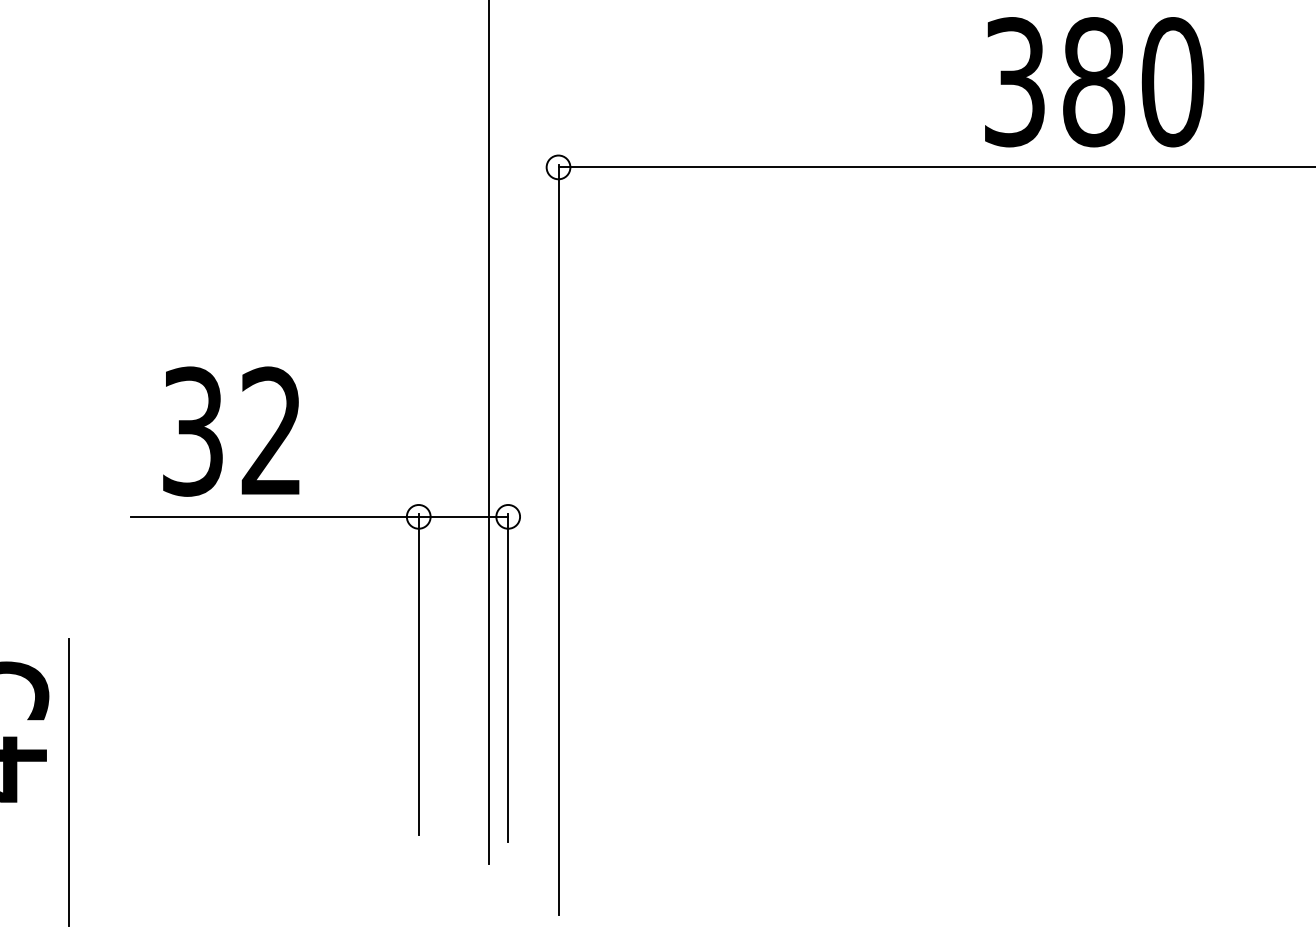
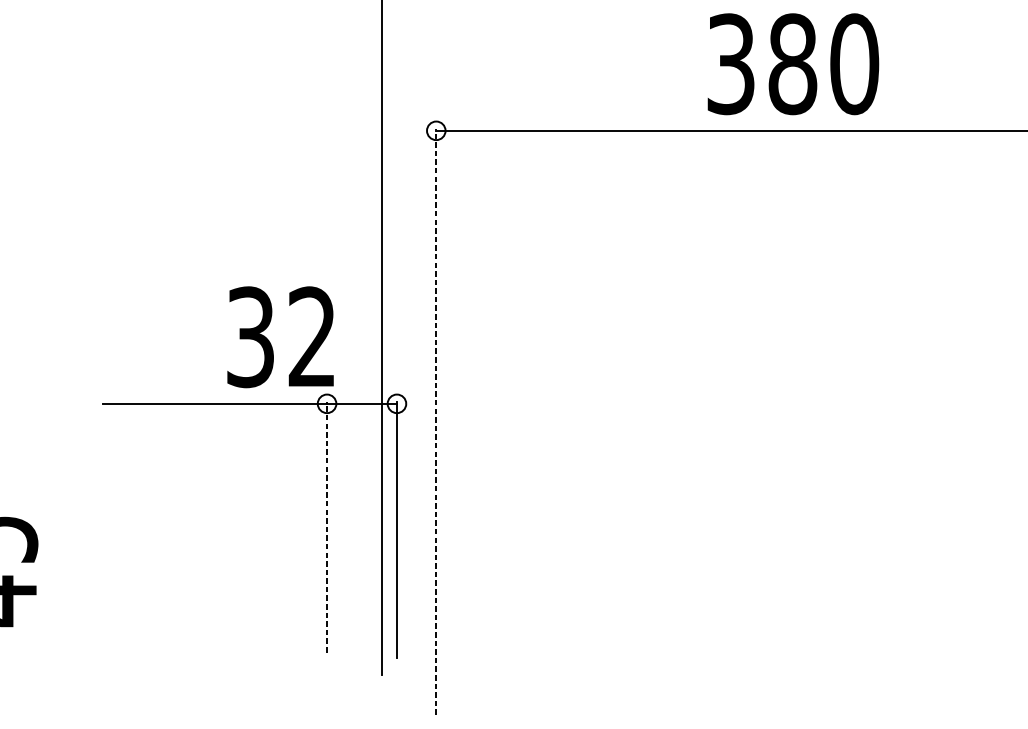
text: (1094, 82) -> (793, 64), moved
text: (231, 431) -> (280, 337), moved
line: (558, 539) -> (436, 421), solid -> dashed
line: (418, 674) -> (326, 527), solid -> dashed
line: (69, 782) -> (54, 611), removed

